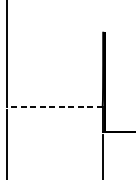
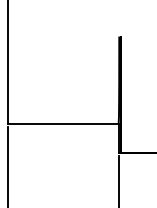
line: (54, 106) -> (62, 123), dashed -> solid

